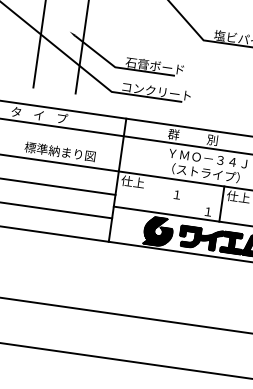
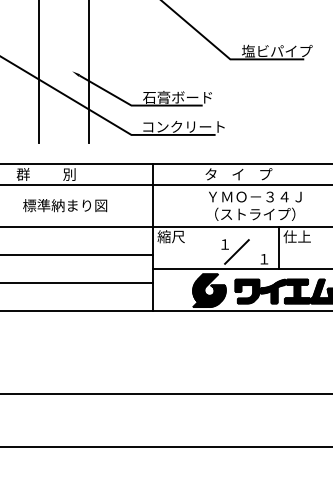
text: (39, 115) -> (50, 174), タ    イ    プ -> 群          別
text: (196, 137) -> (238, 174), 群          別 -> タ    イ    プ
text: (60, 151) -> (65, 205), moved
text: (132, 181) -> (170, 236), 仕上 -> 縮尺
line: (185, 202) -> (236, 251), added

